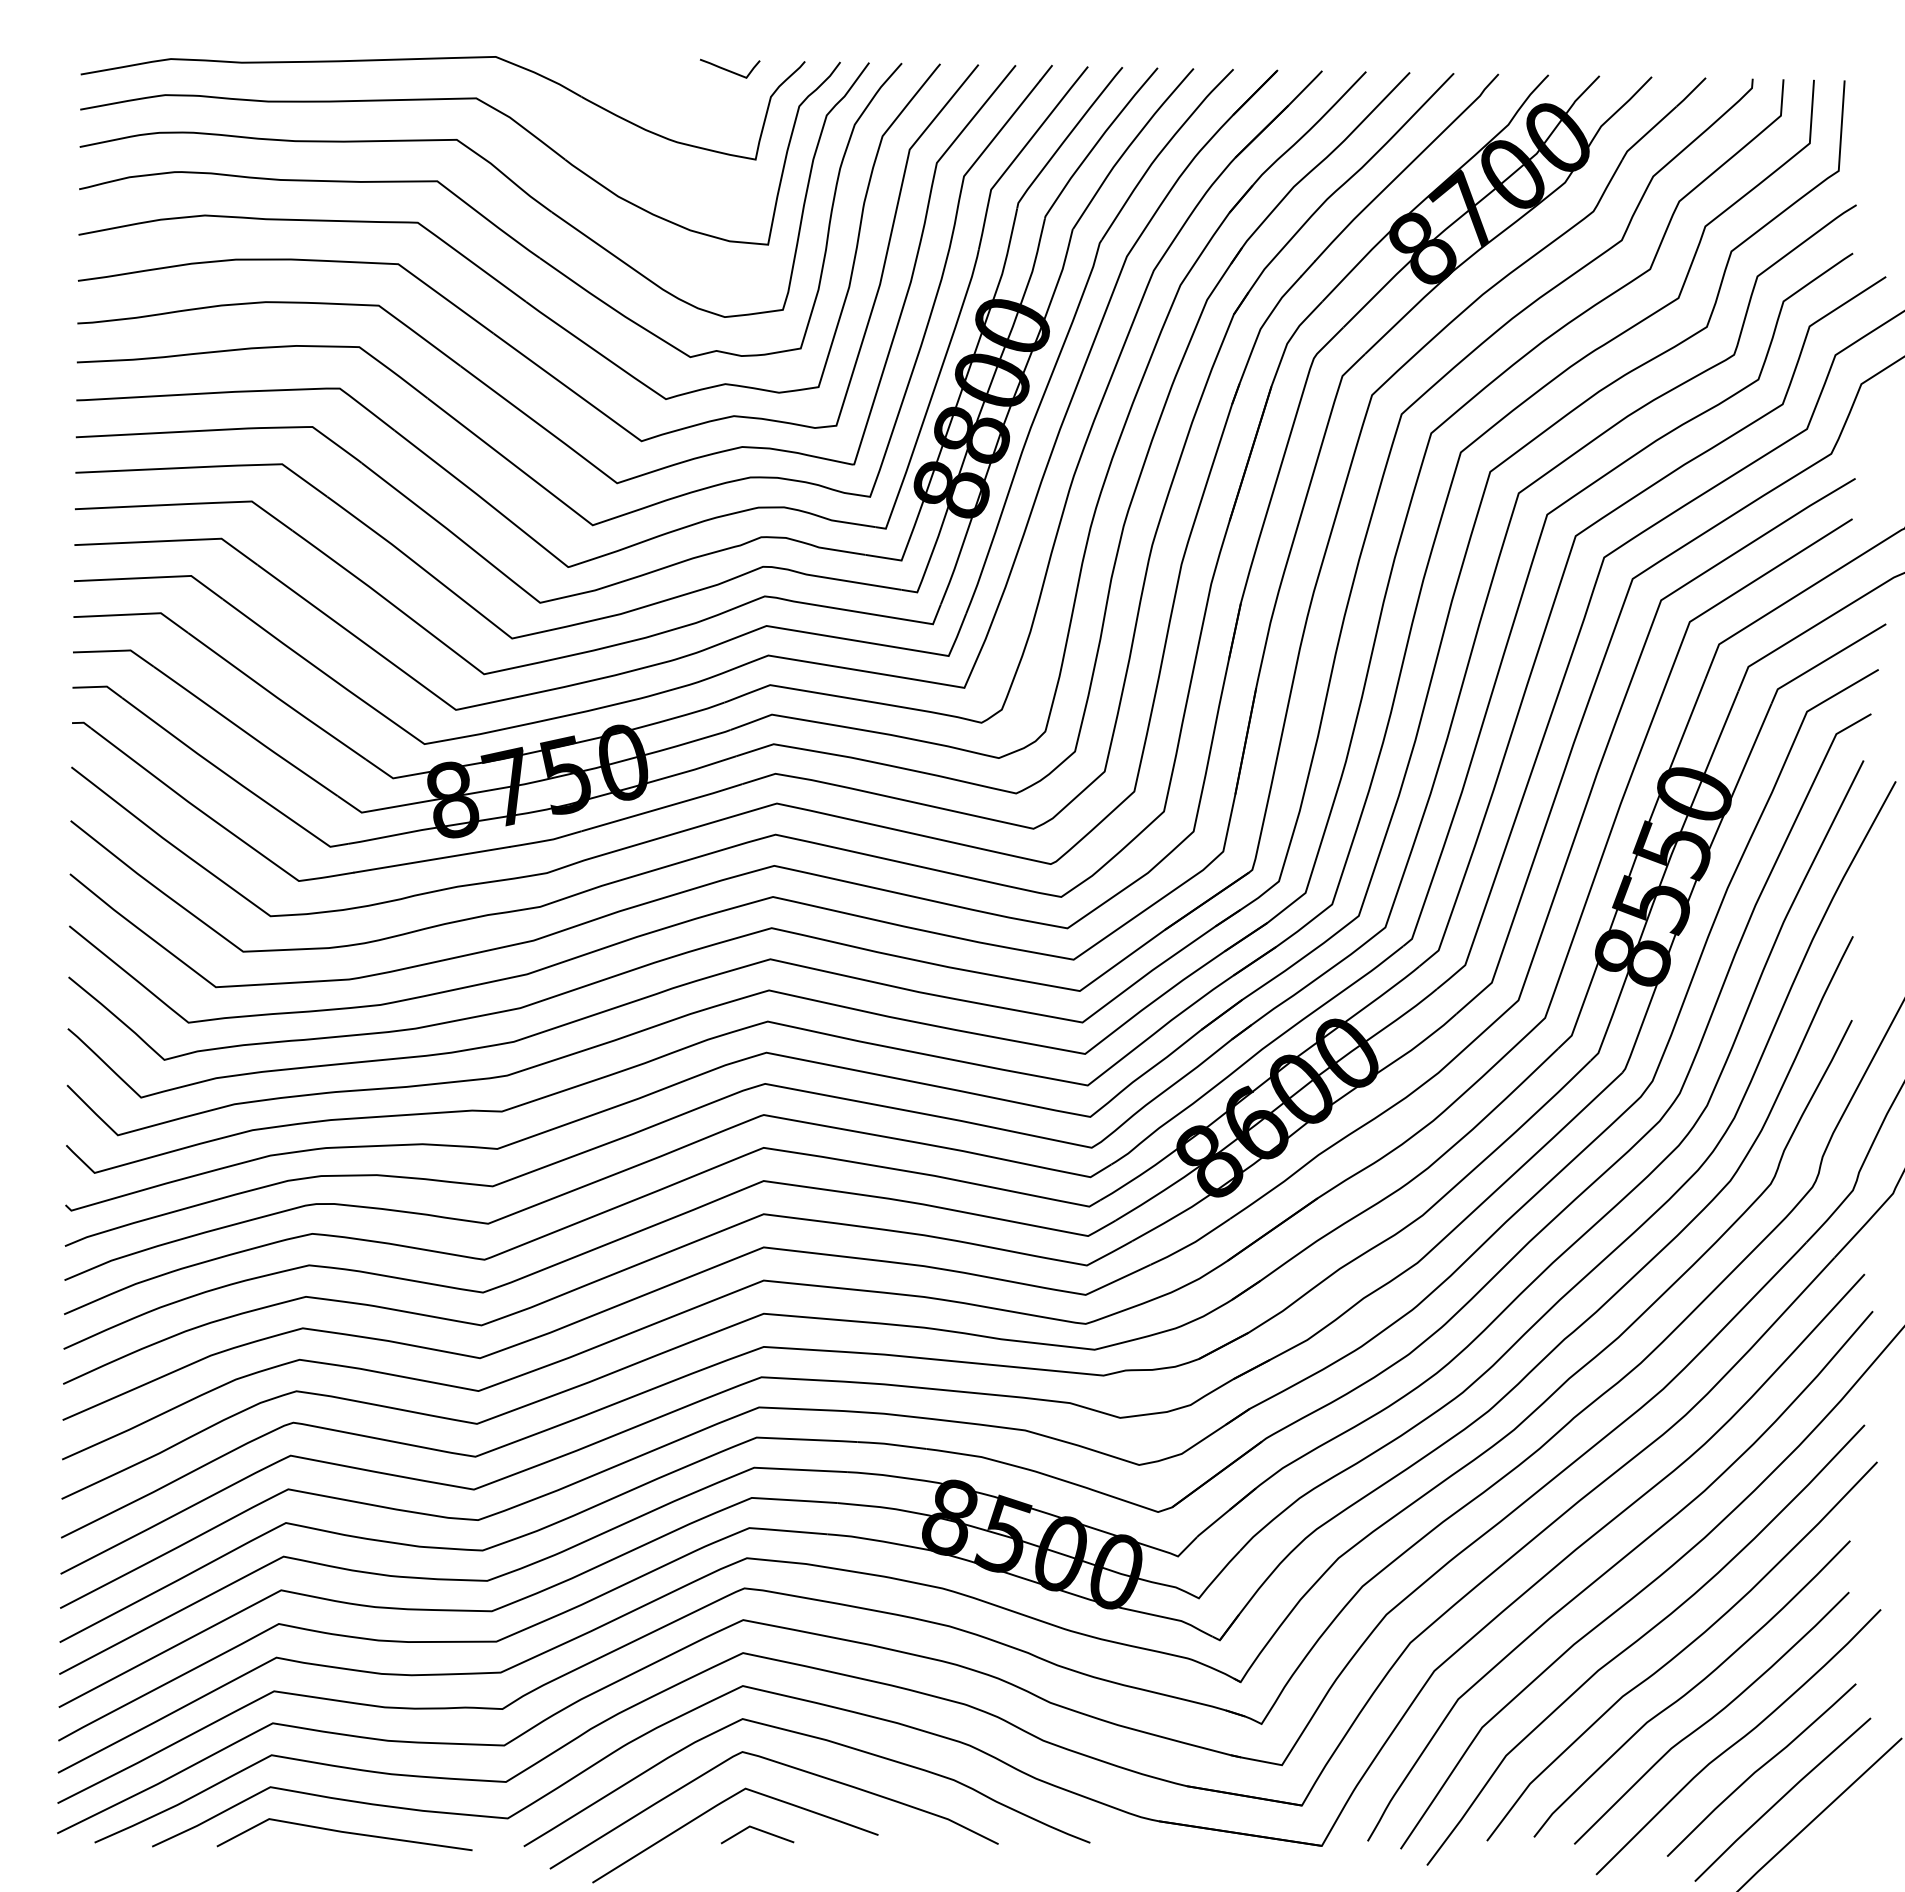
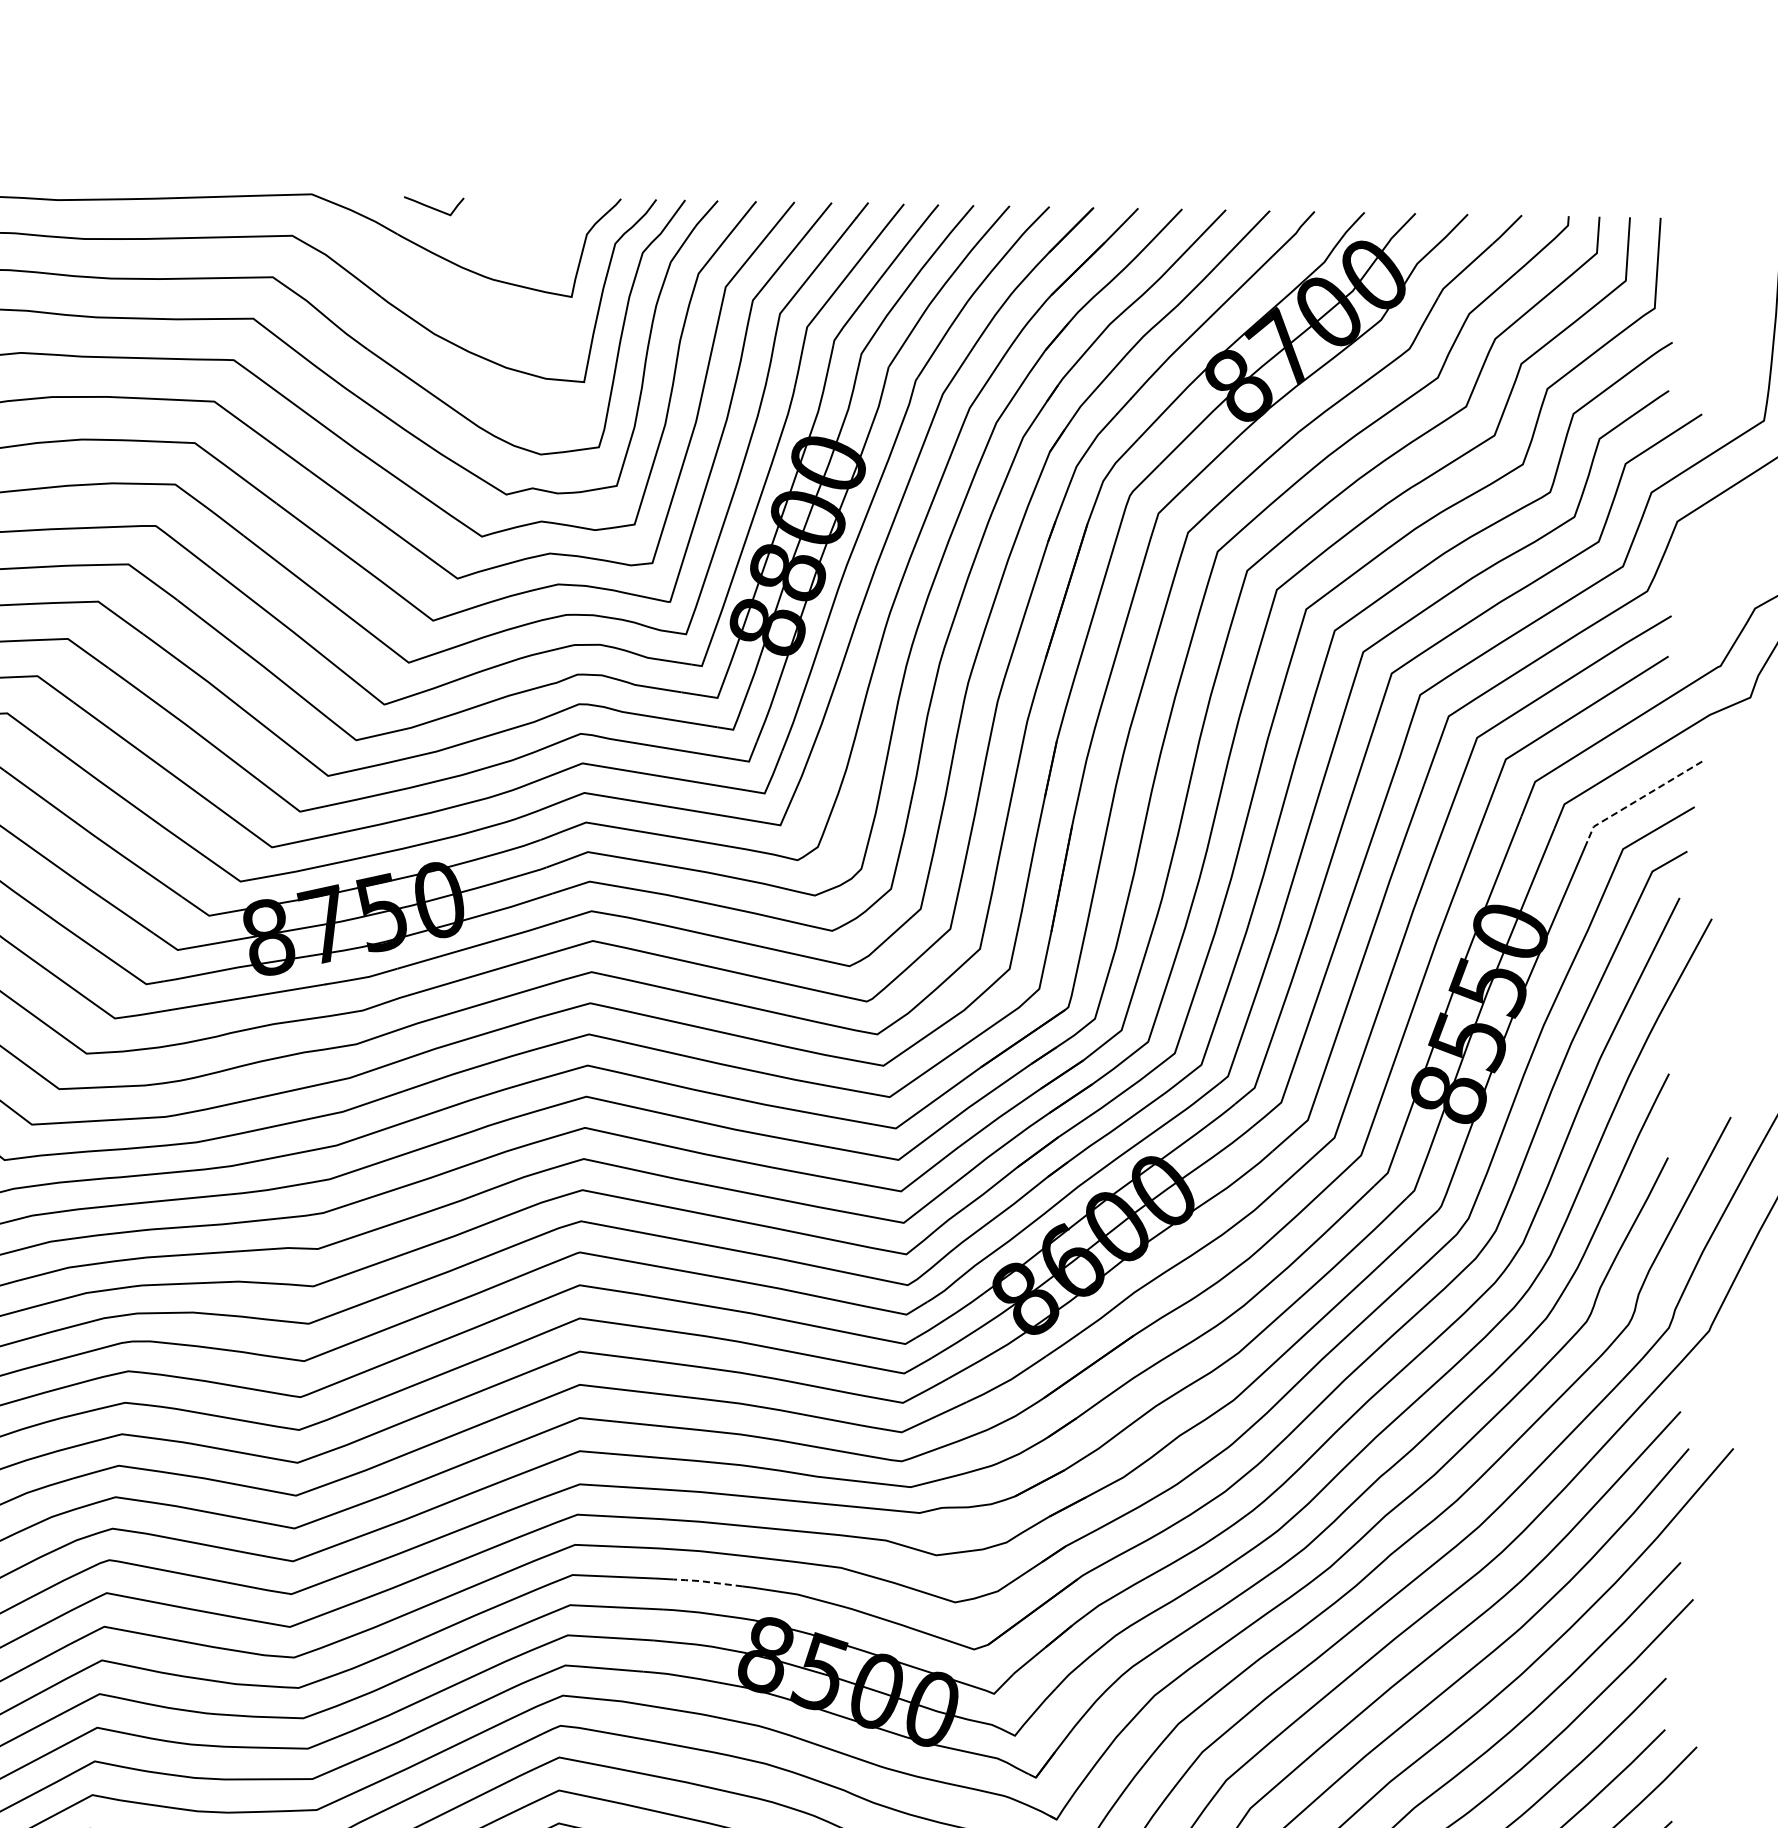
curve: (730, 70) -> (434, 207), moved
line: (1824, 661) -> (1640, 798), solid -> dashed
line: (890, 1444) -> (706, 1581), solid -> dashed

